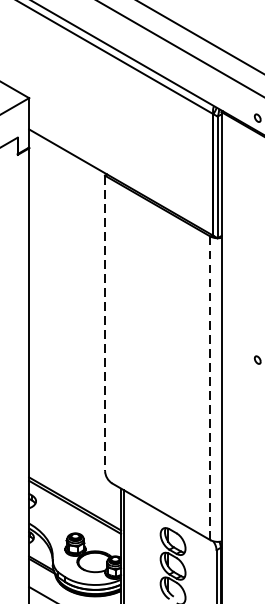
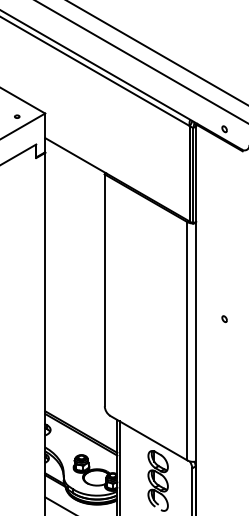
line: (104, 323) -> (104, 290), dashed -> solid
line: (210, 388) -> (187, 341), dashed -> solid

